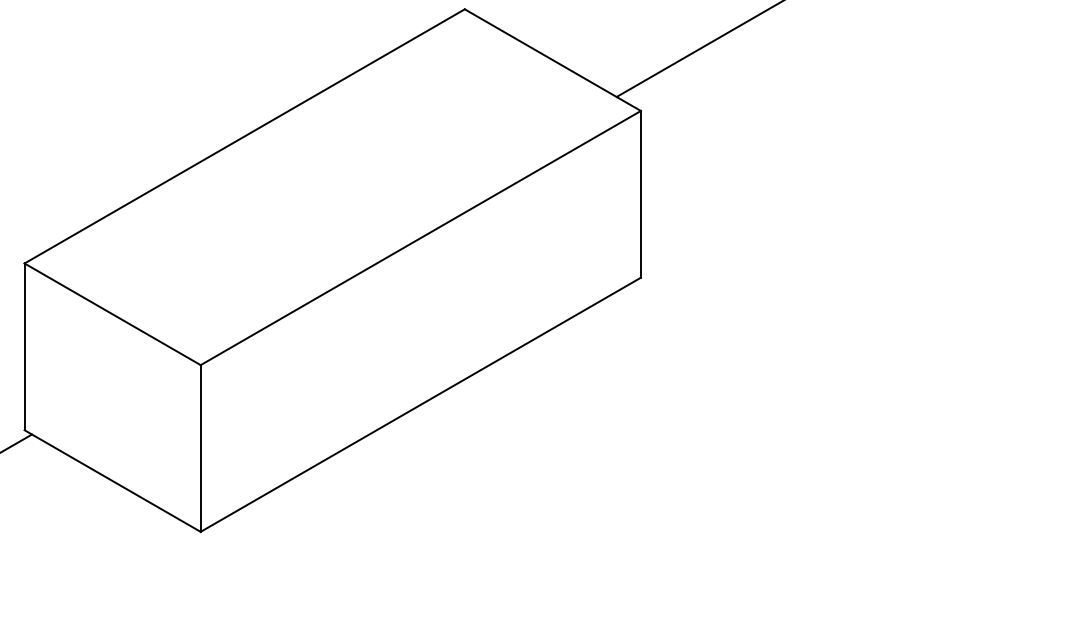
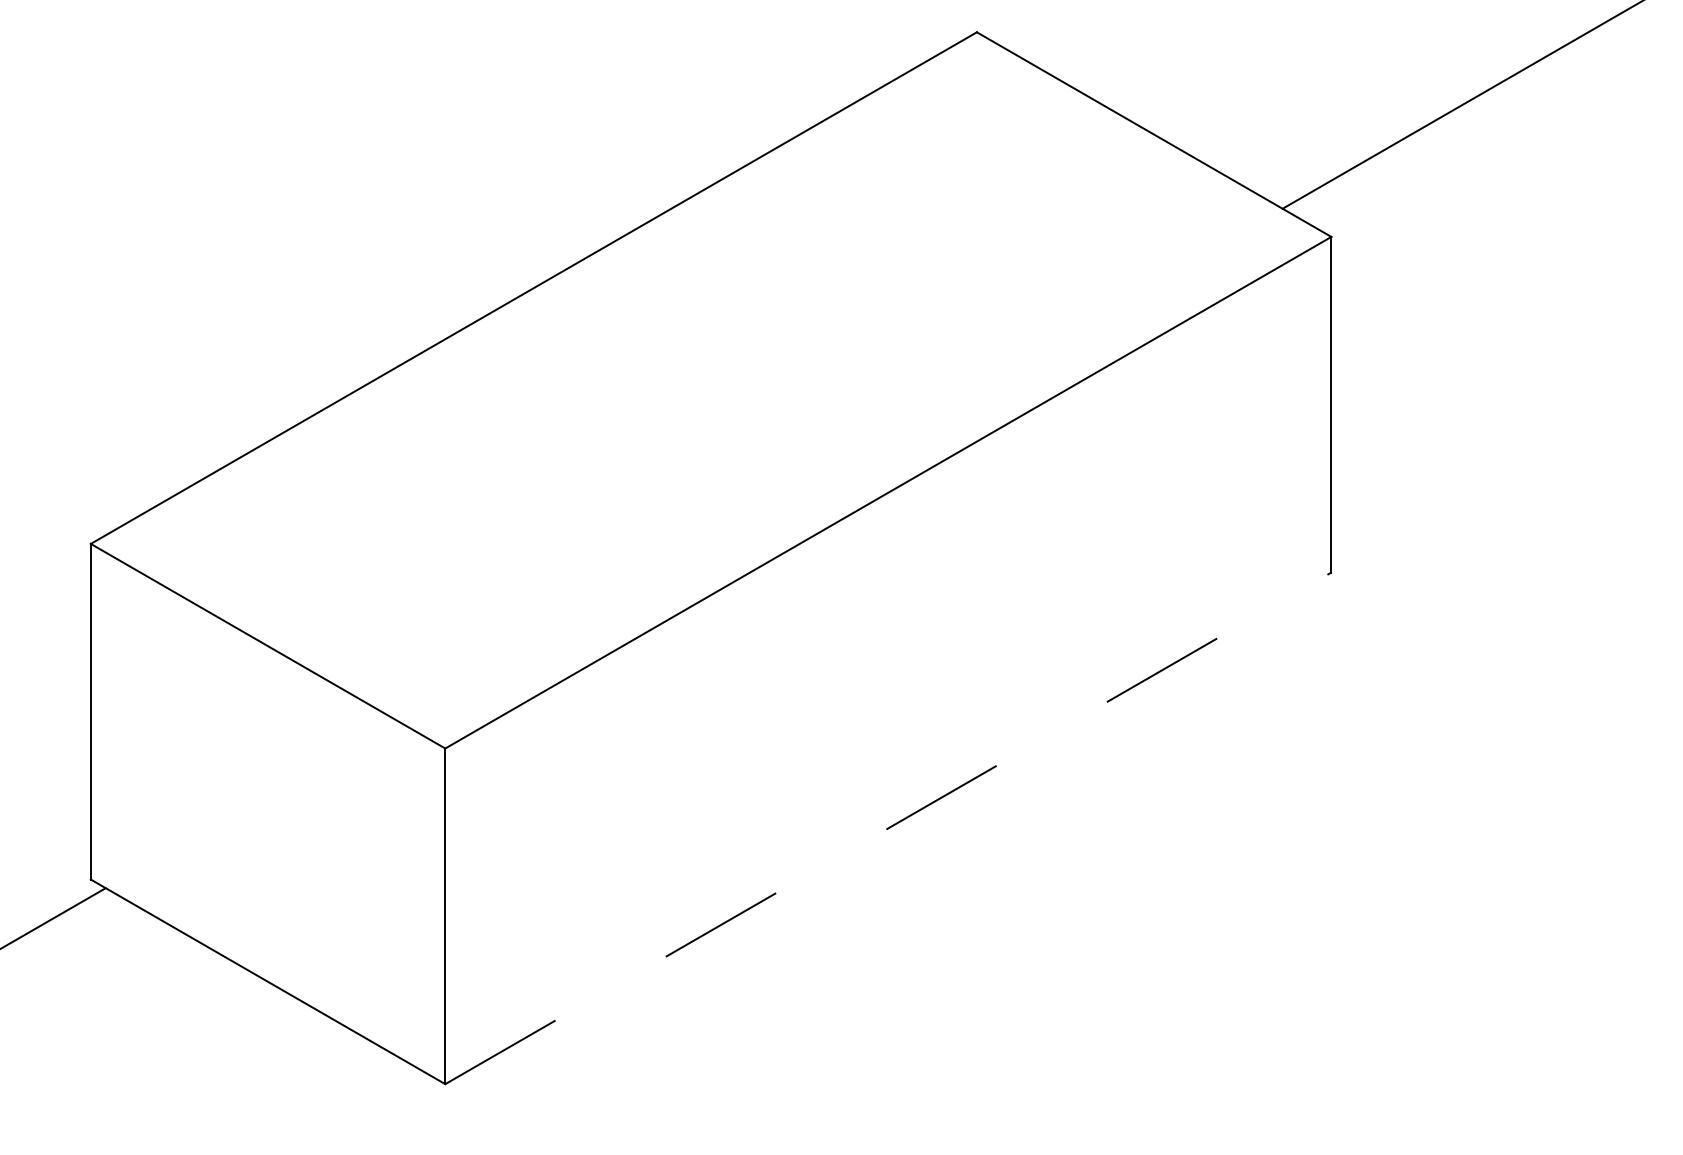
line: (421, 404) -> (889, 827), solid -> dashed

